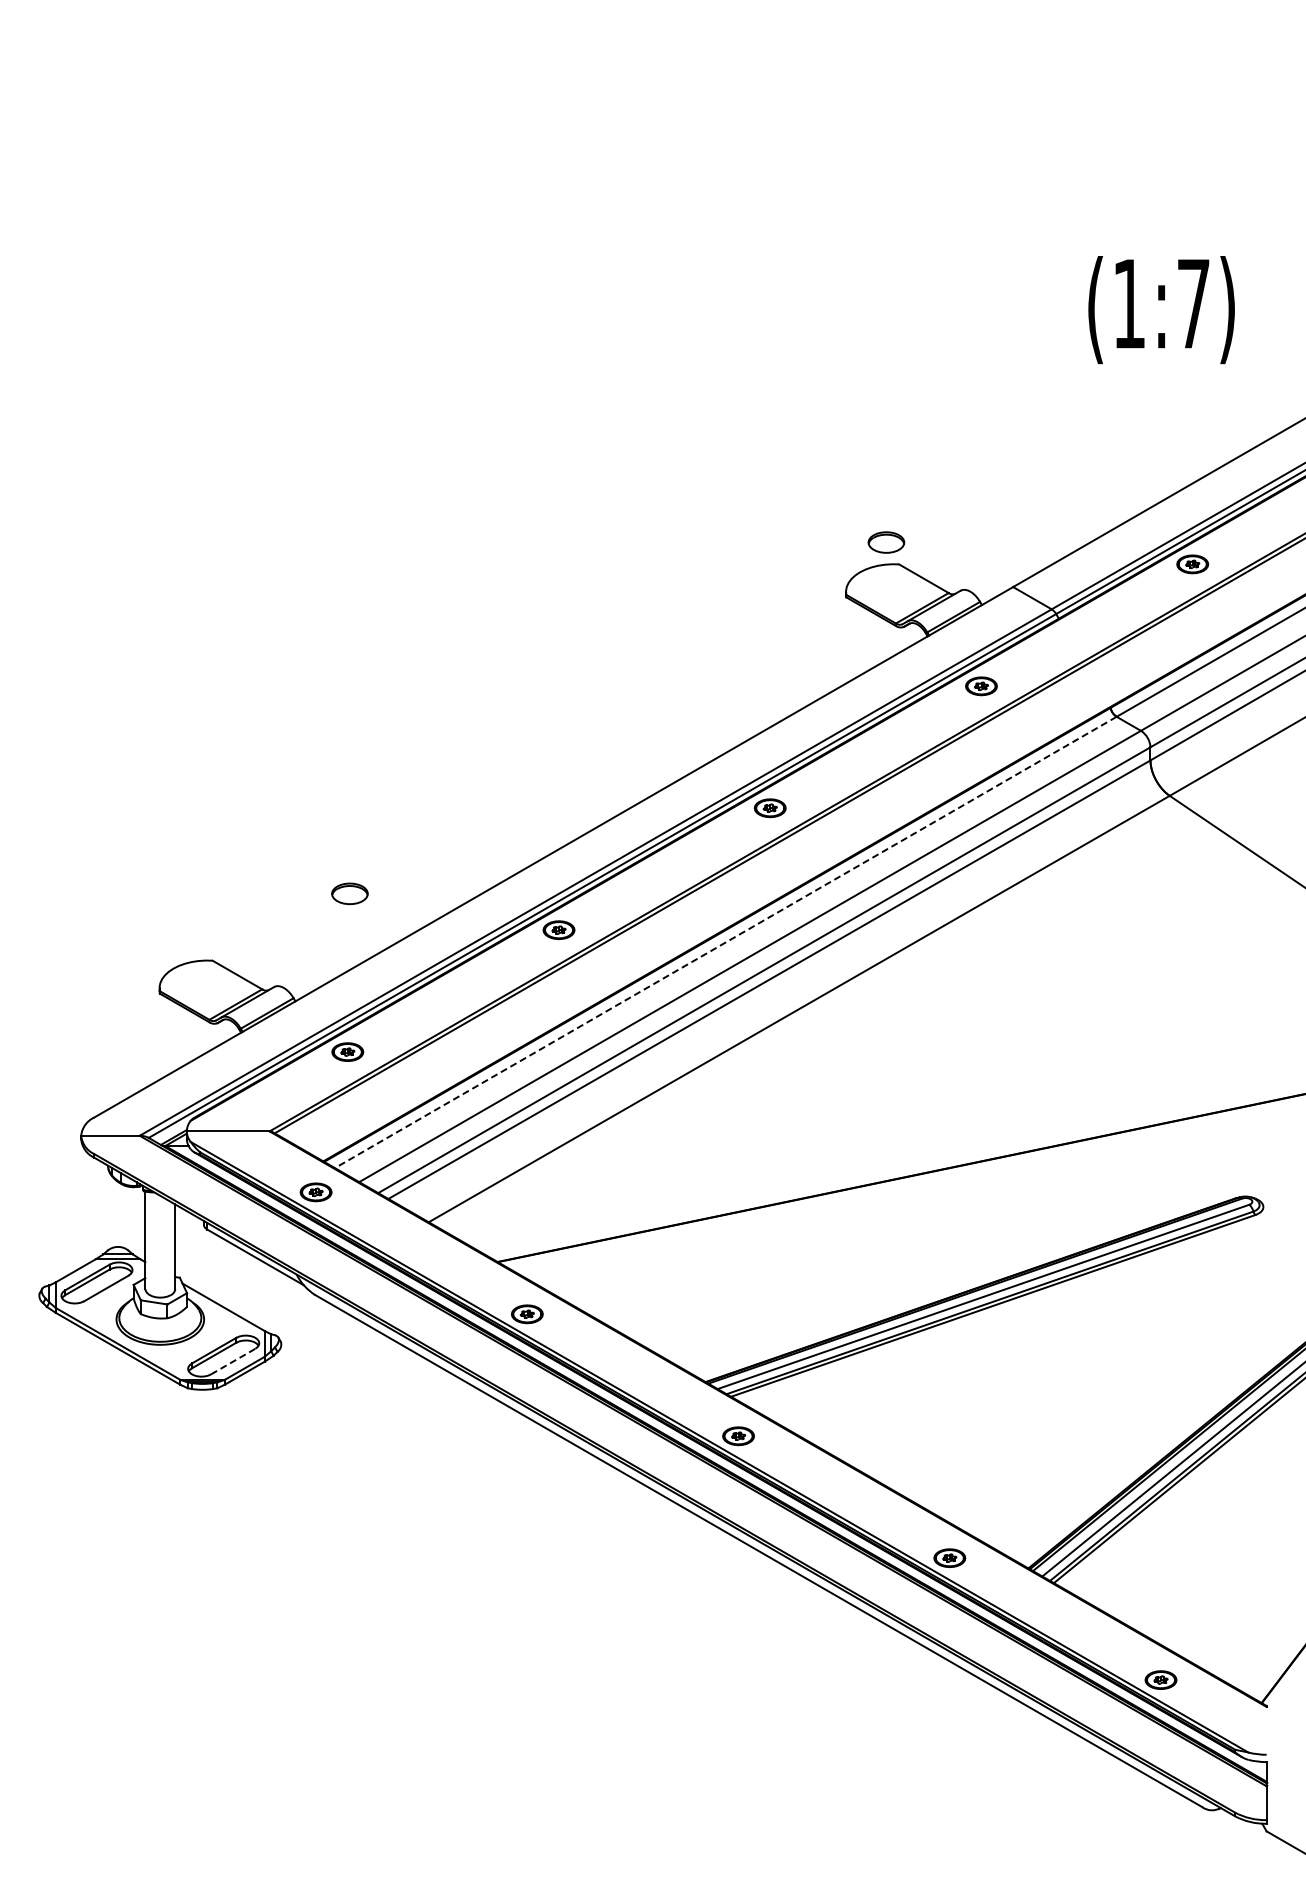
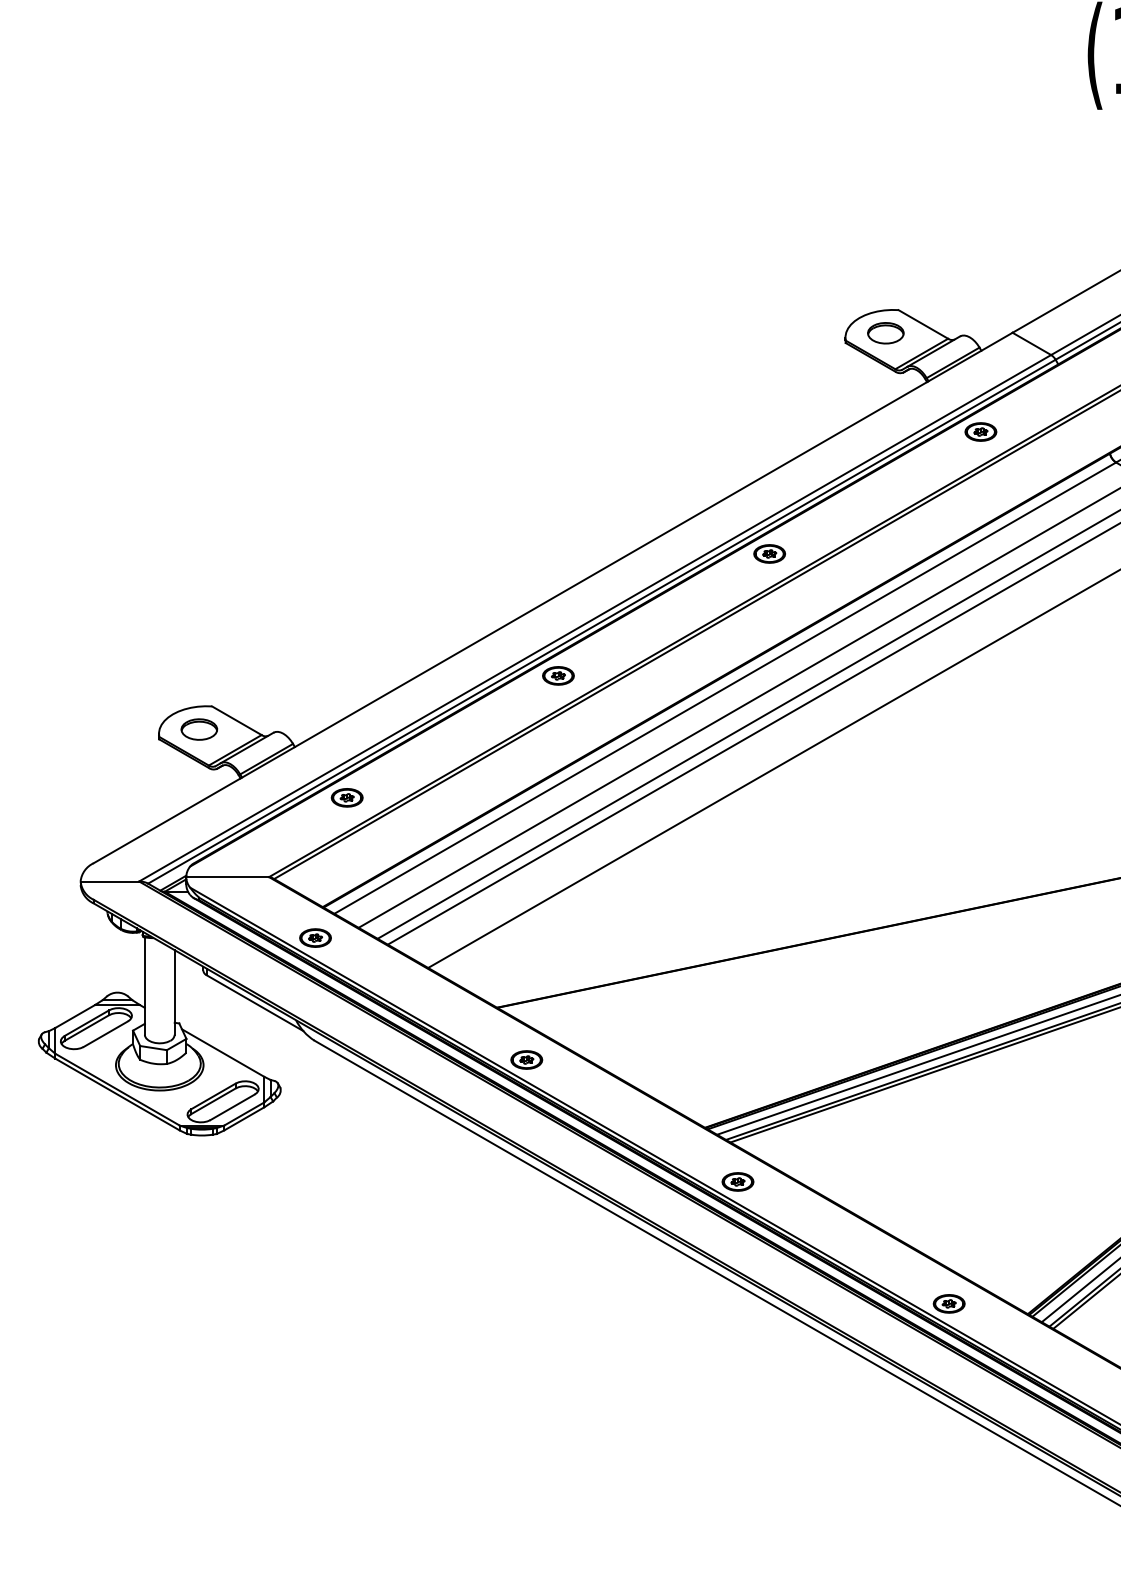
part: (886, 542) -> (885, 333), moved
part: (349, 893) -> (198, 729), moved
line: (725, 942) -> (724, 688), dashed -> solid
line: (233, 1361) -> (232, 1107), dashed -> solid

